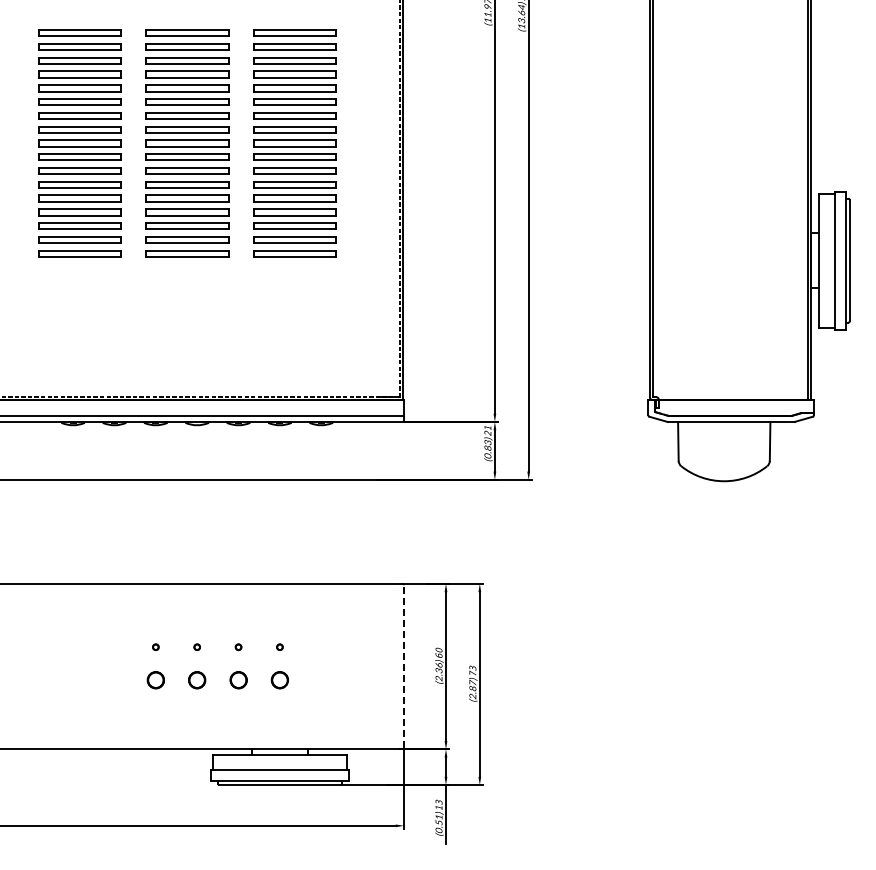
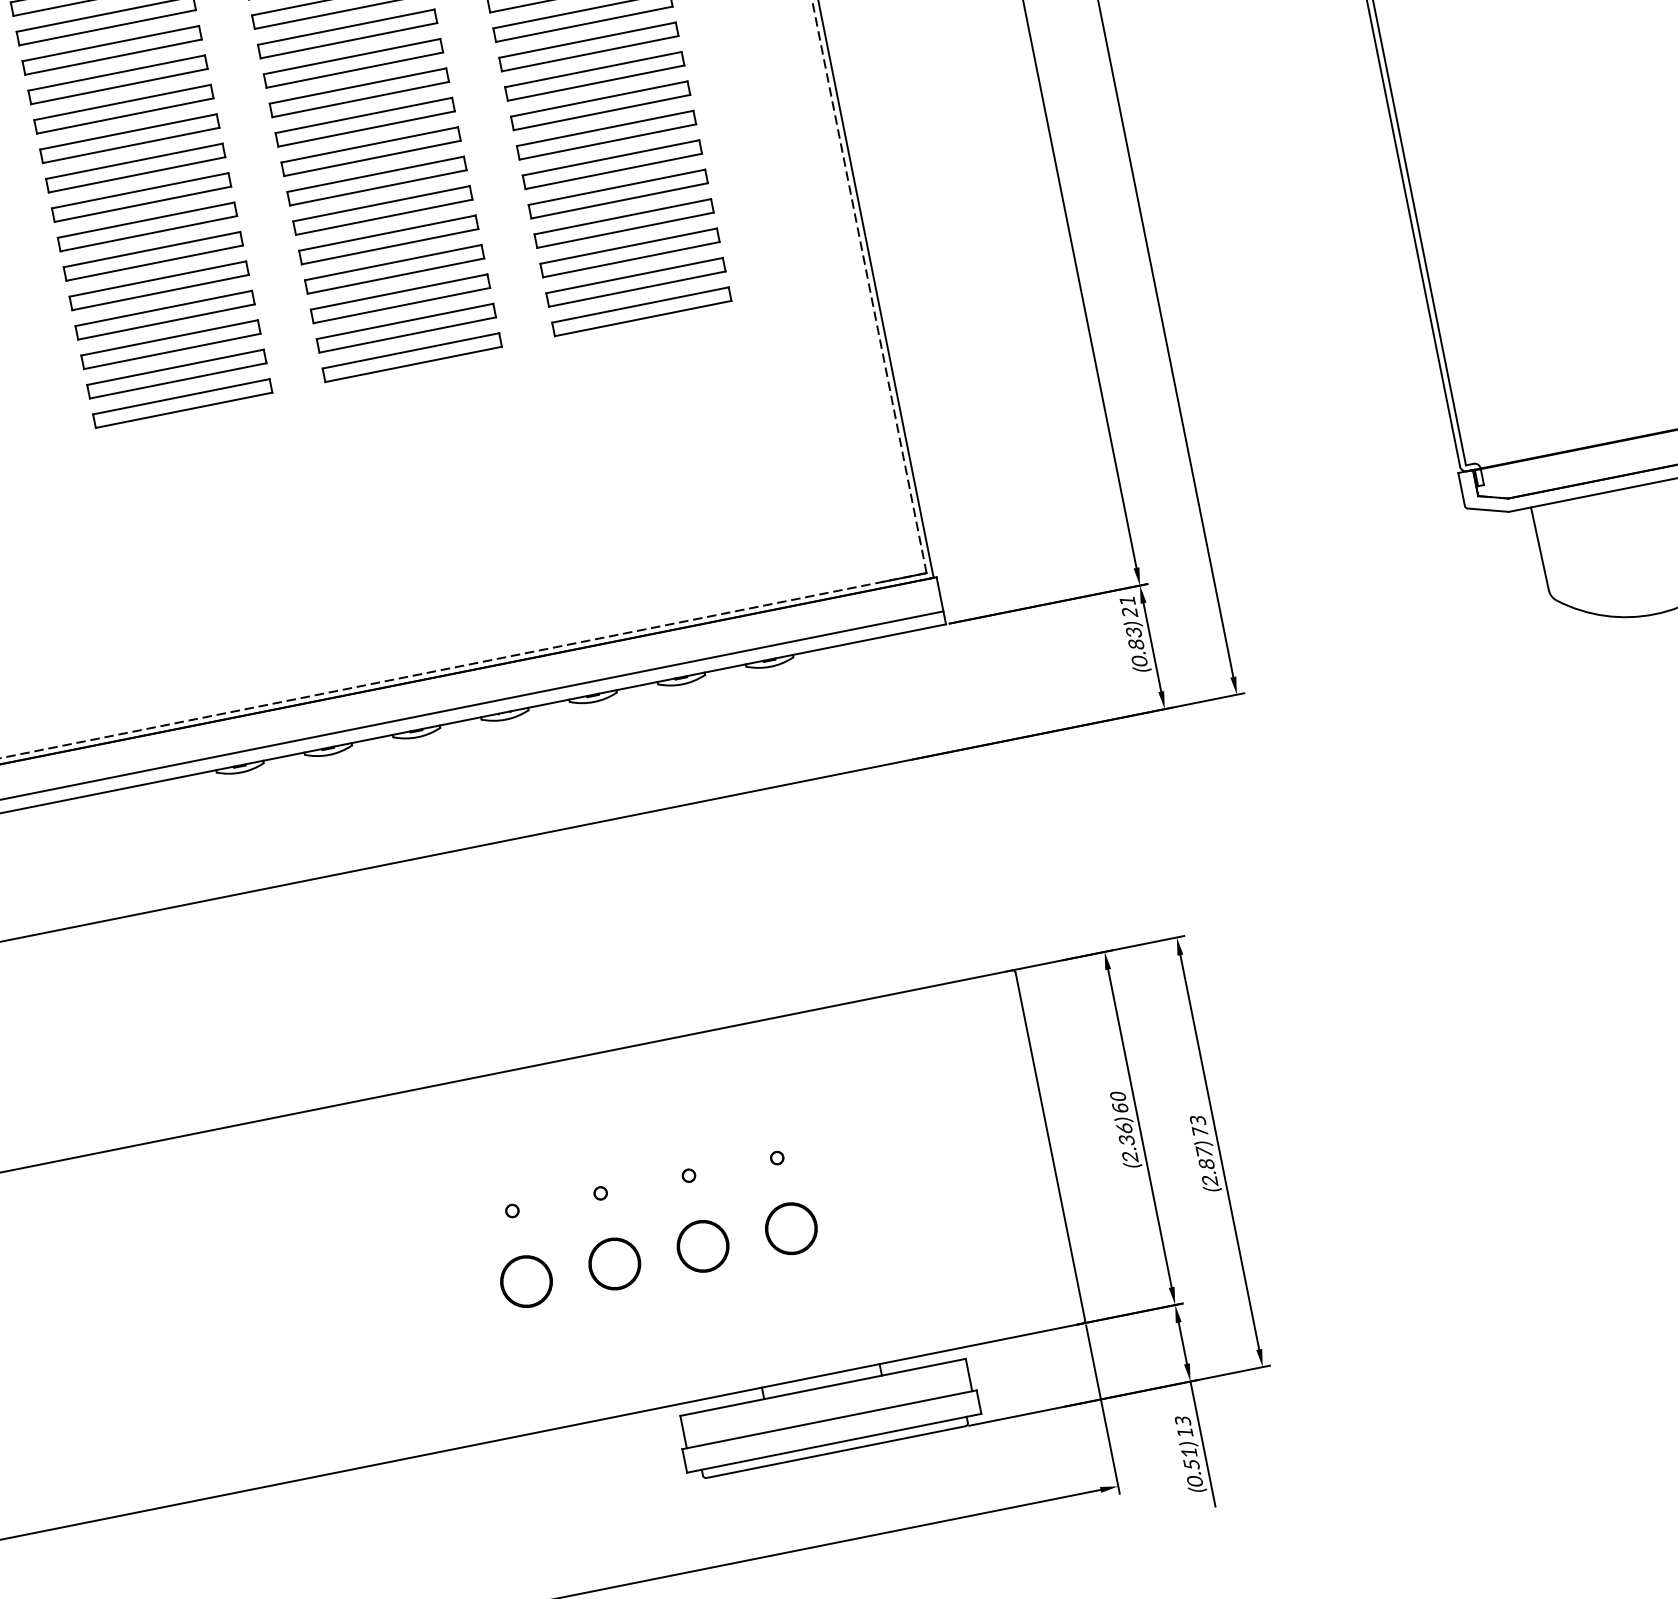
line: (404, 666) -> (1051, 1146), dashed -> solid
circle: (155, 679) -> (525, 1280), size x1.43
circle: (196, 679) -> (612, 1262), size x1.43
circle: (238, 679) -> (702, 1244), size x1.43
circle: (279, 679) -> (790, 1227), size x1.43

